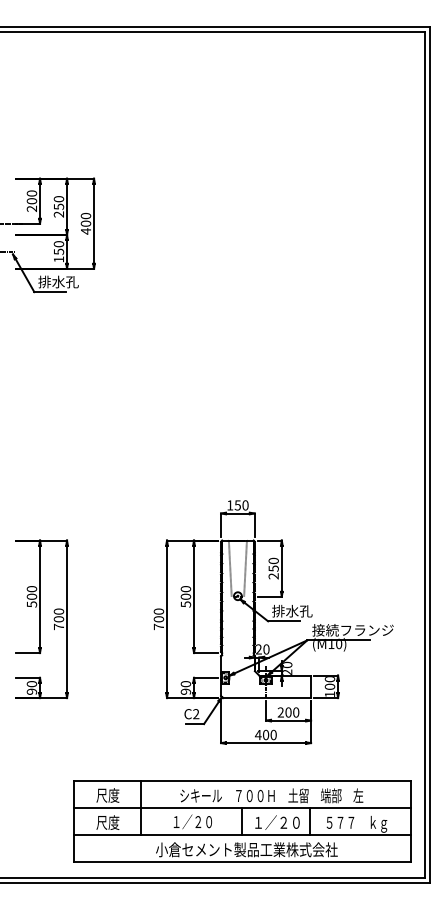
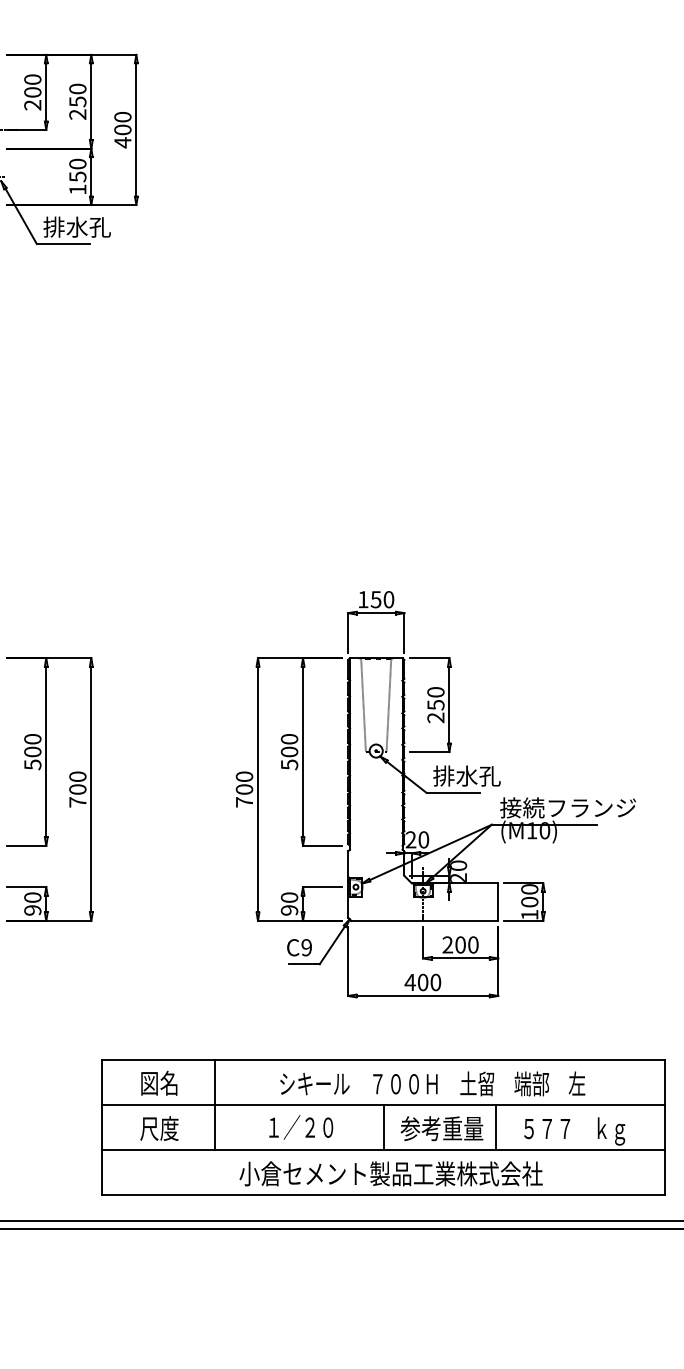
text: (196, 714) -> (307, 948), C2 -> C9
text: (107, 795) -> (158, 1083), 尺度 -> 図名
text: (277, 822) -> (442, 1128), １／２０ -> 参考重量

